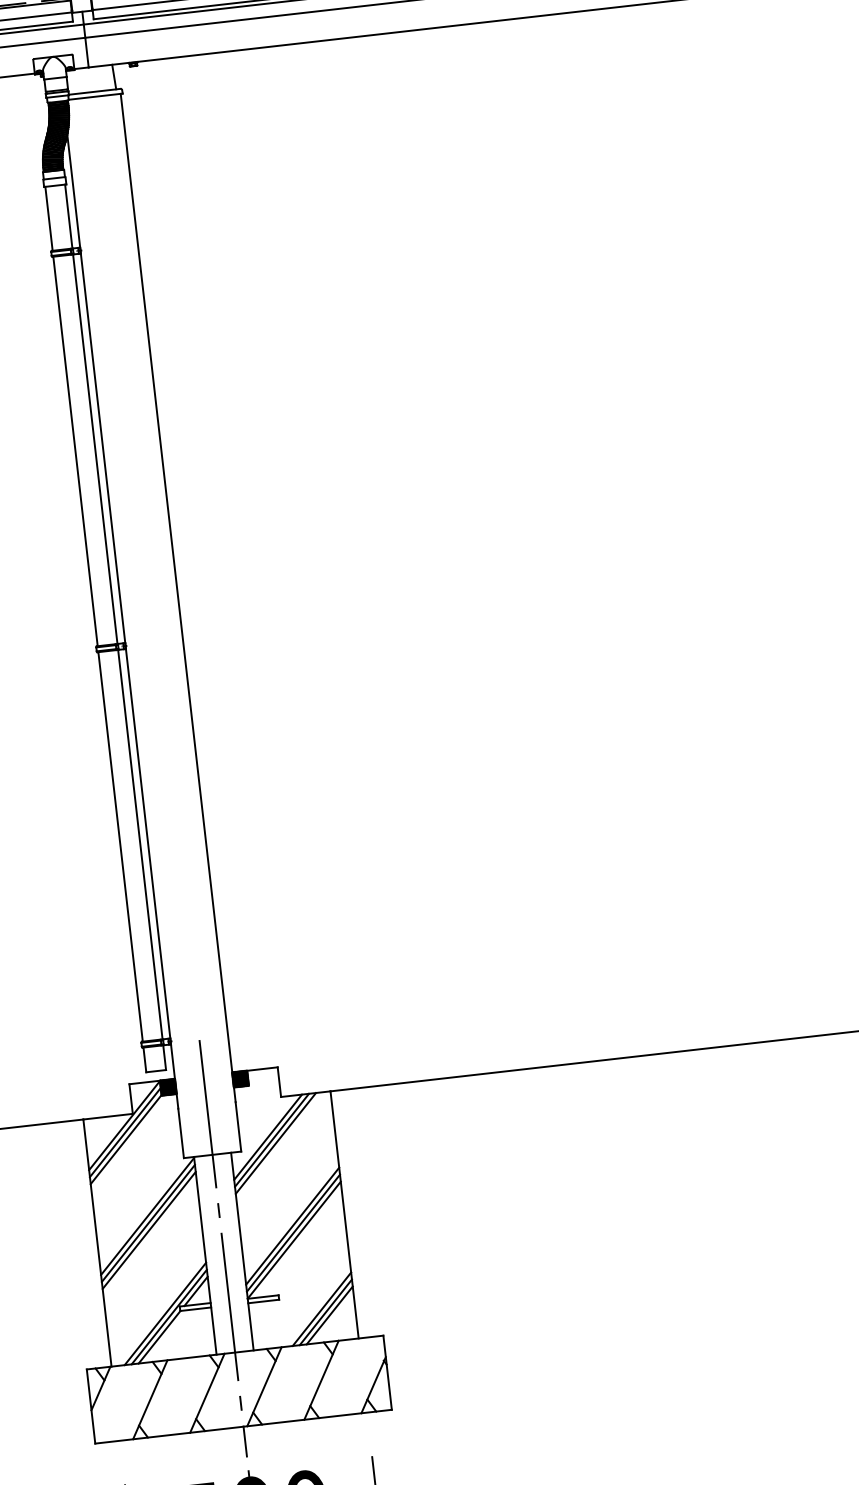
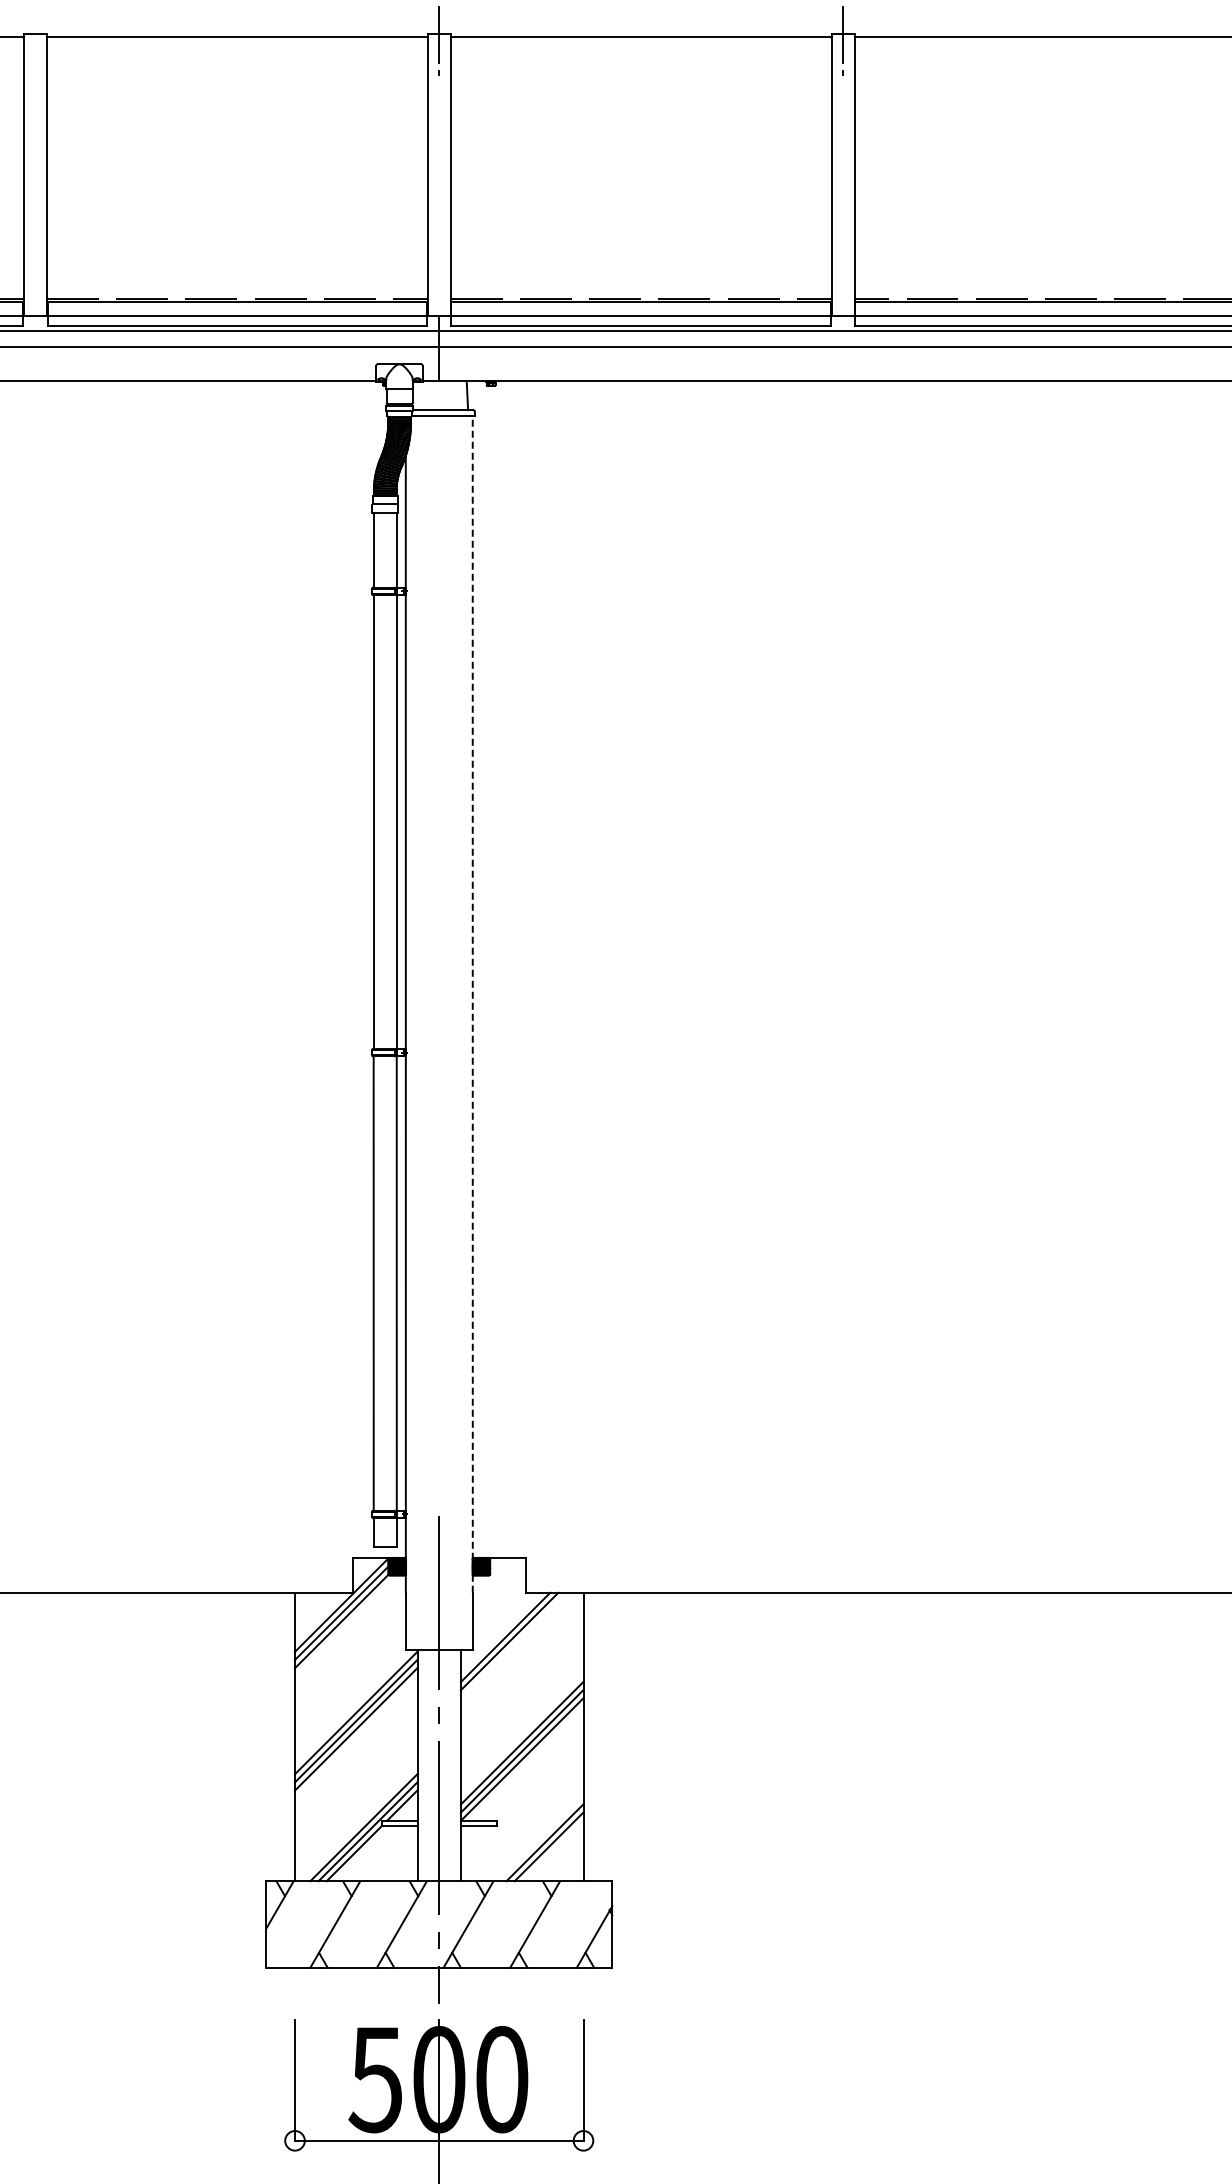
line: (177, 597) -> (472, 1003), solid -> dashed
line: (275, 1143) -> (513, 1645), removed
line: (329, 1315) -> (552, 1850), removed

